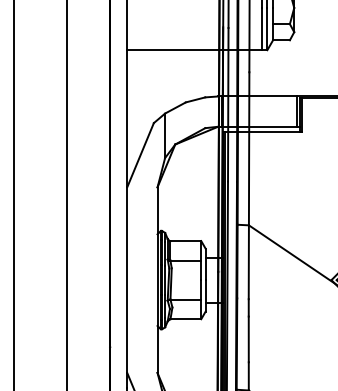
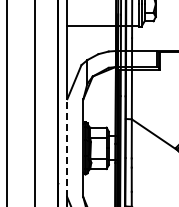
line: (127, 278) -> (67, 147), solid -> dashed

